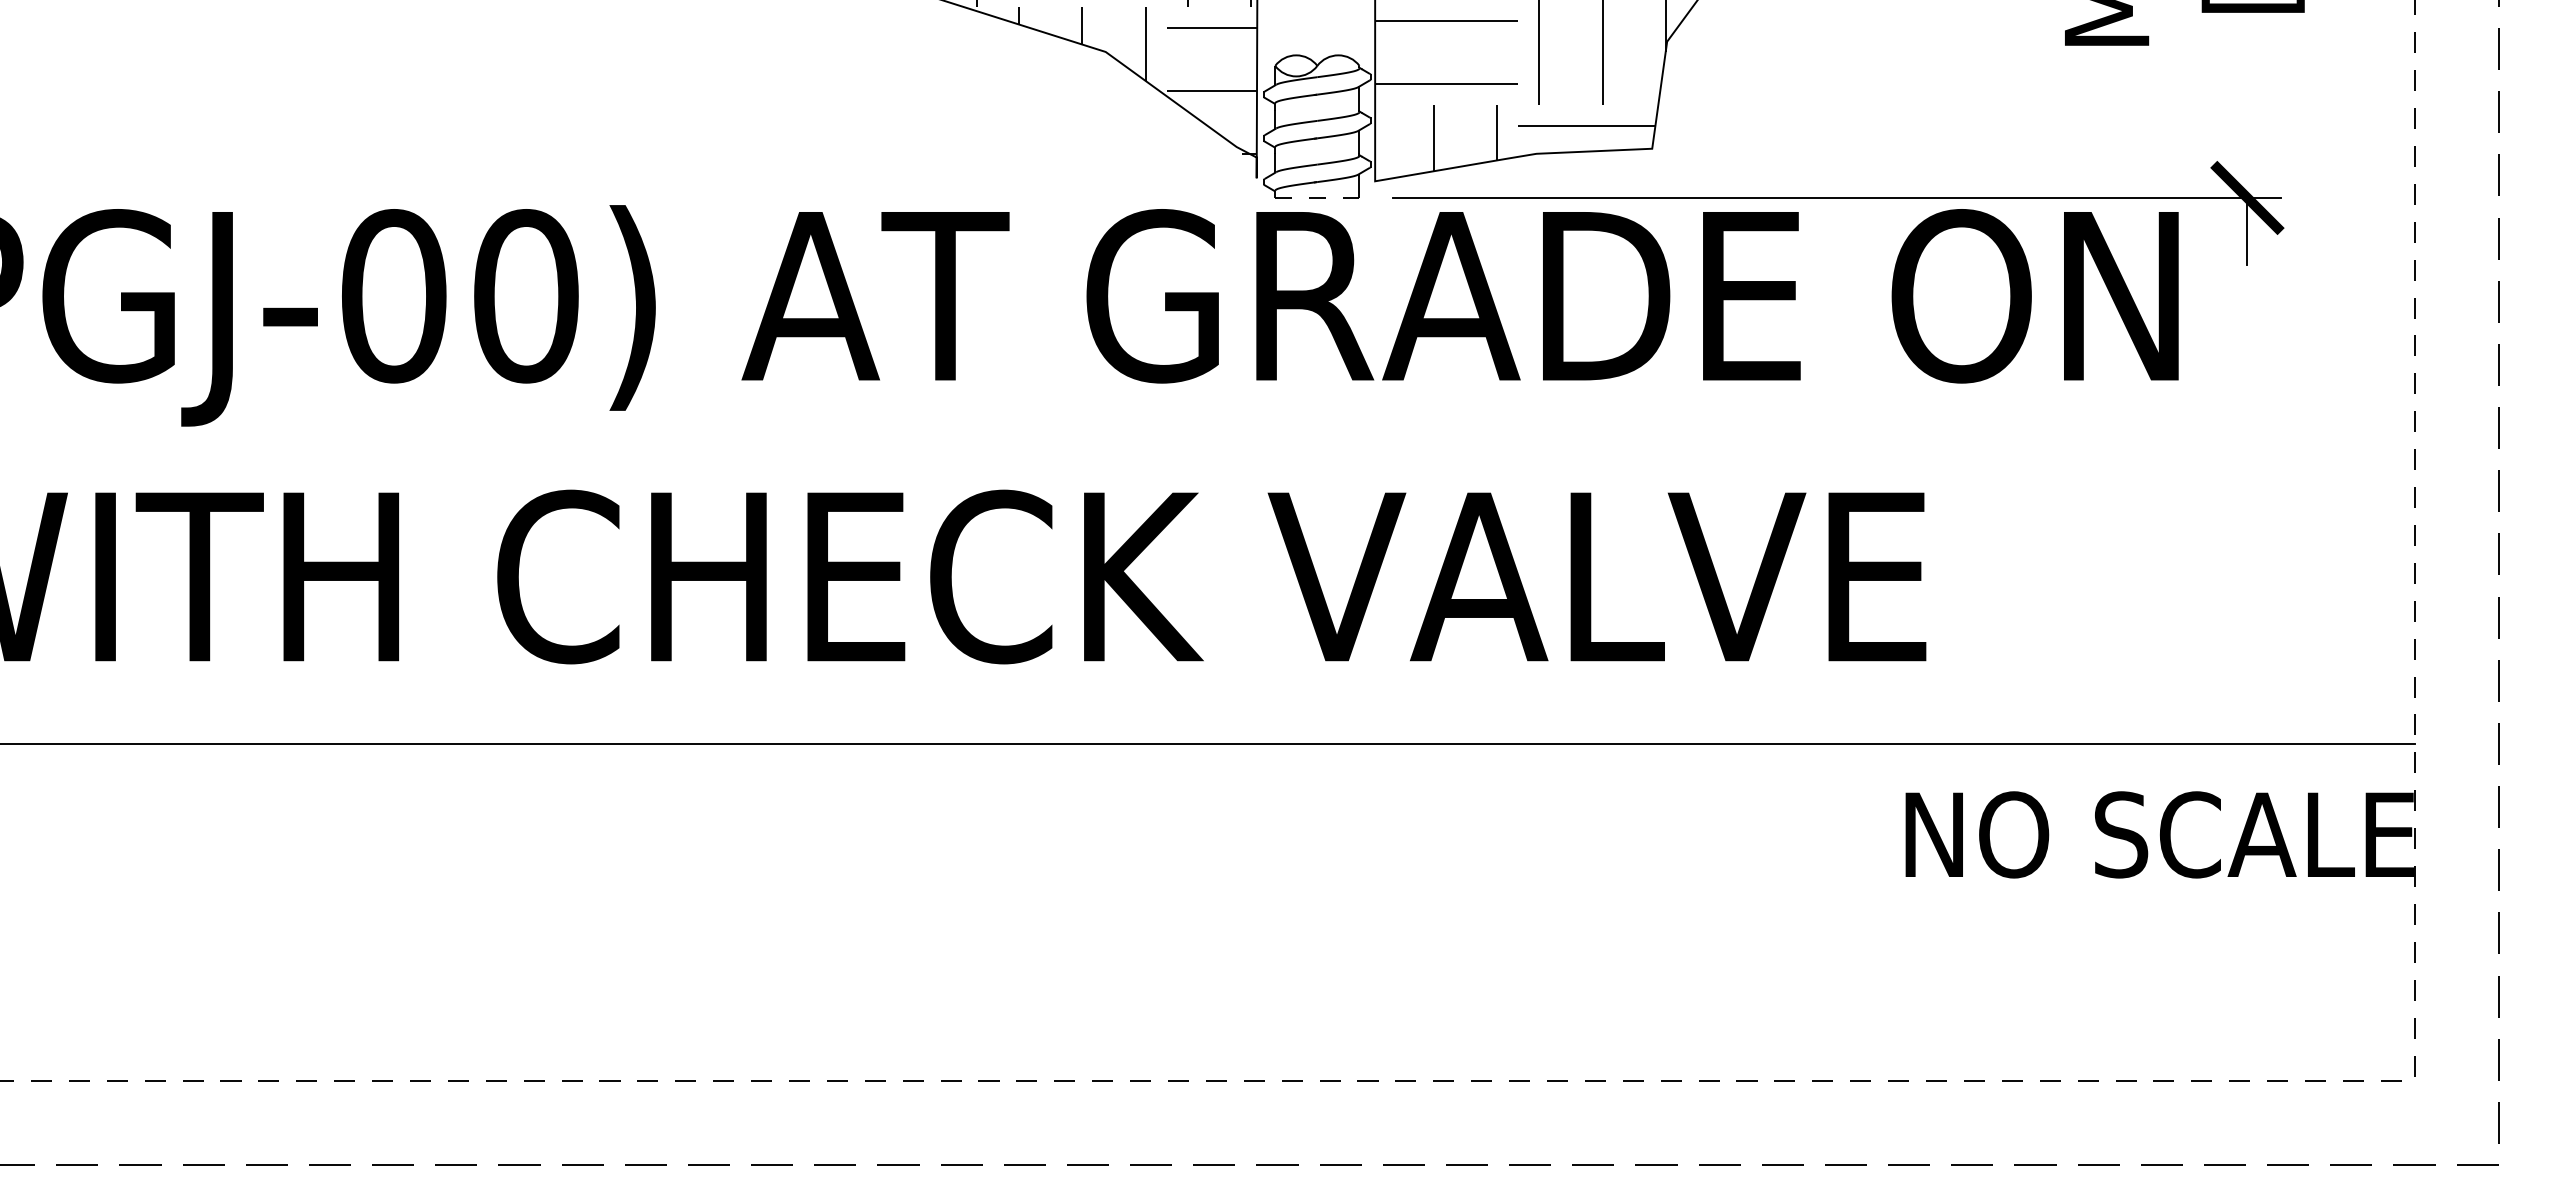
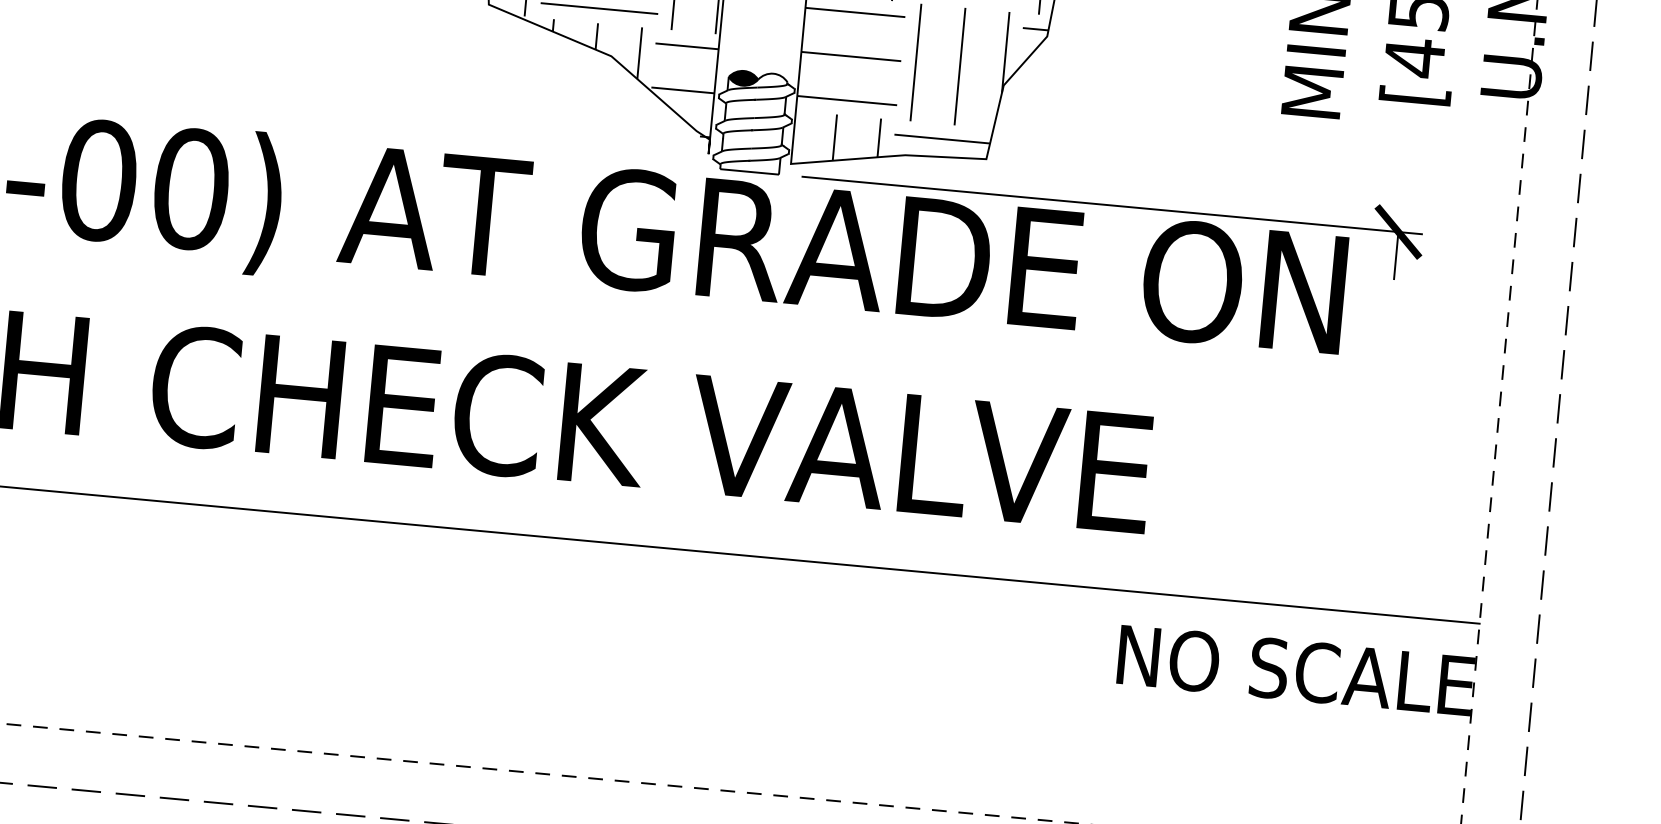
fill: (1296, 65) -> (743, 78), added
line: (1316, 198) -> (748, 172), dashed -> solid

